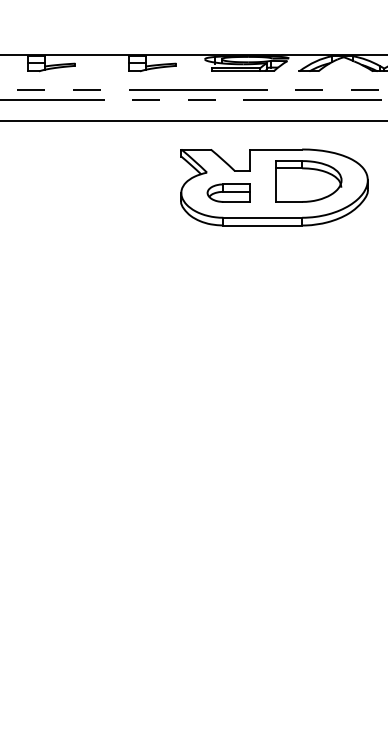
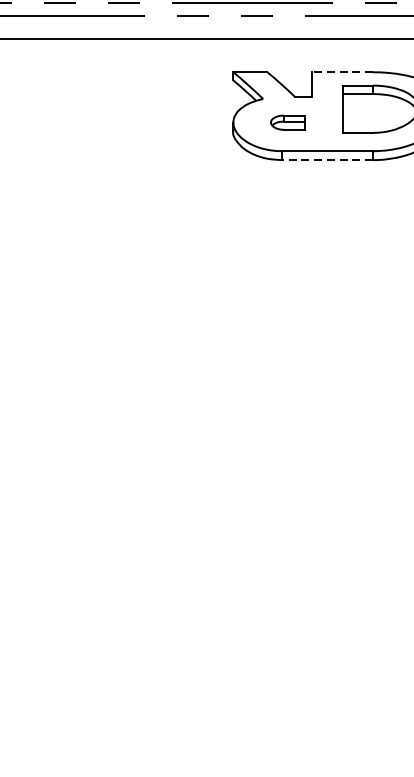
line: (275, 149) -> (342, 72), solid -> dashed
part: (228, 192) -> (287, 121), size x0.7
line: (262, 225) -> (327, 160), solid -> dashed

